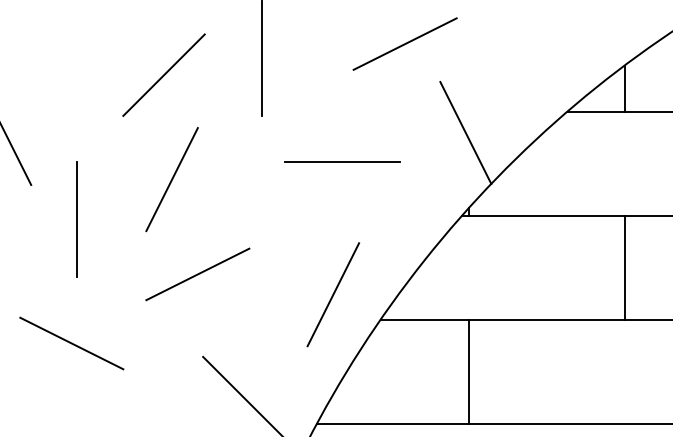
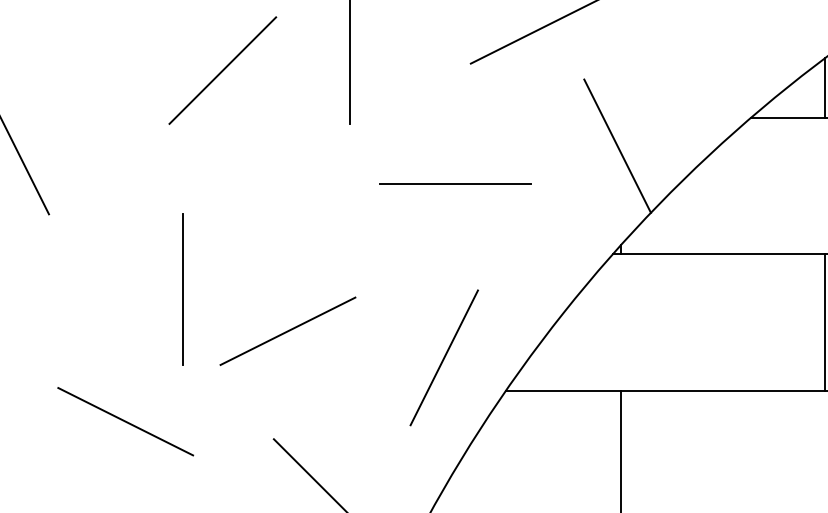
line: (171, 179) -> (232, 207), removed
line: (76, 219) -> (181, 289), moved
line: (197, 274) -> (287, 331), moved
line: (71, 343) -> (125, 421), moved

